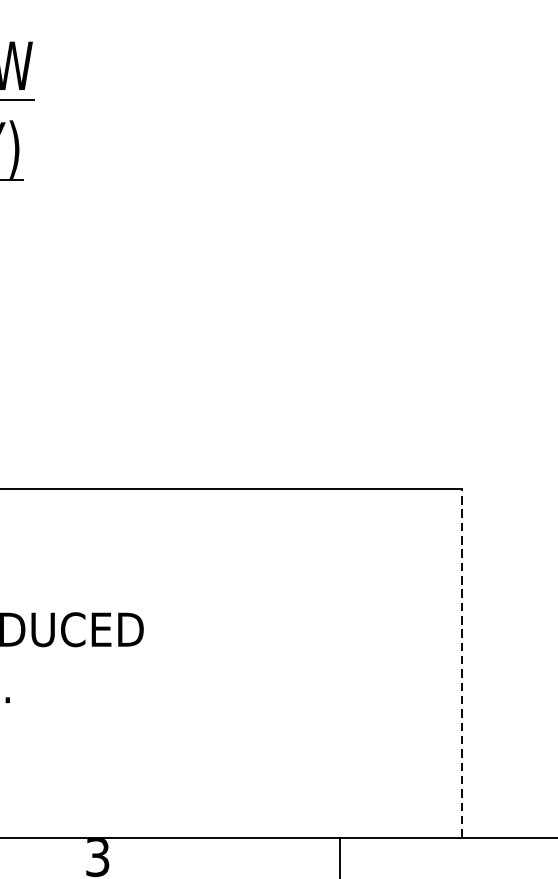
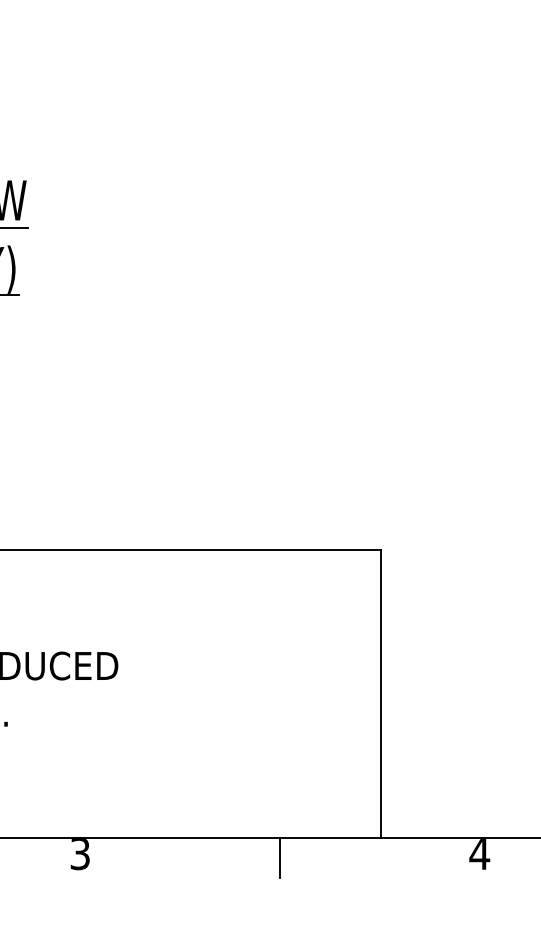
line: (461, 662) -> (380, 693), dashed -> solid

